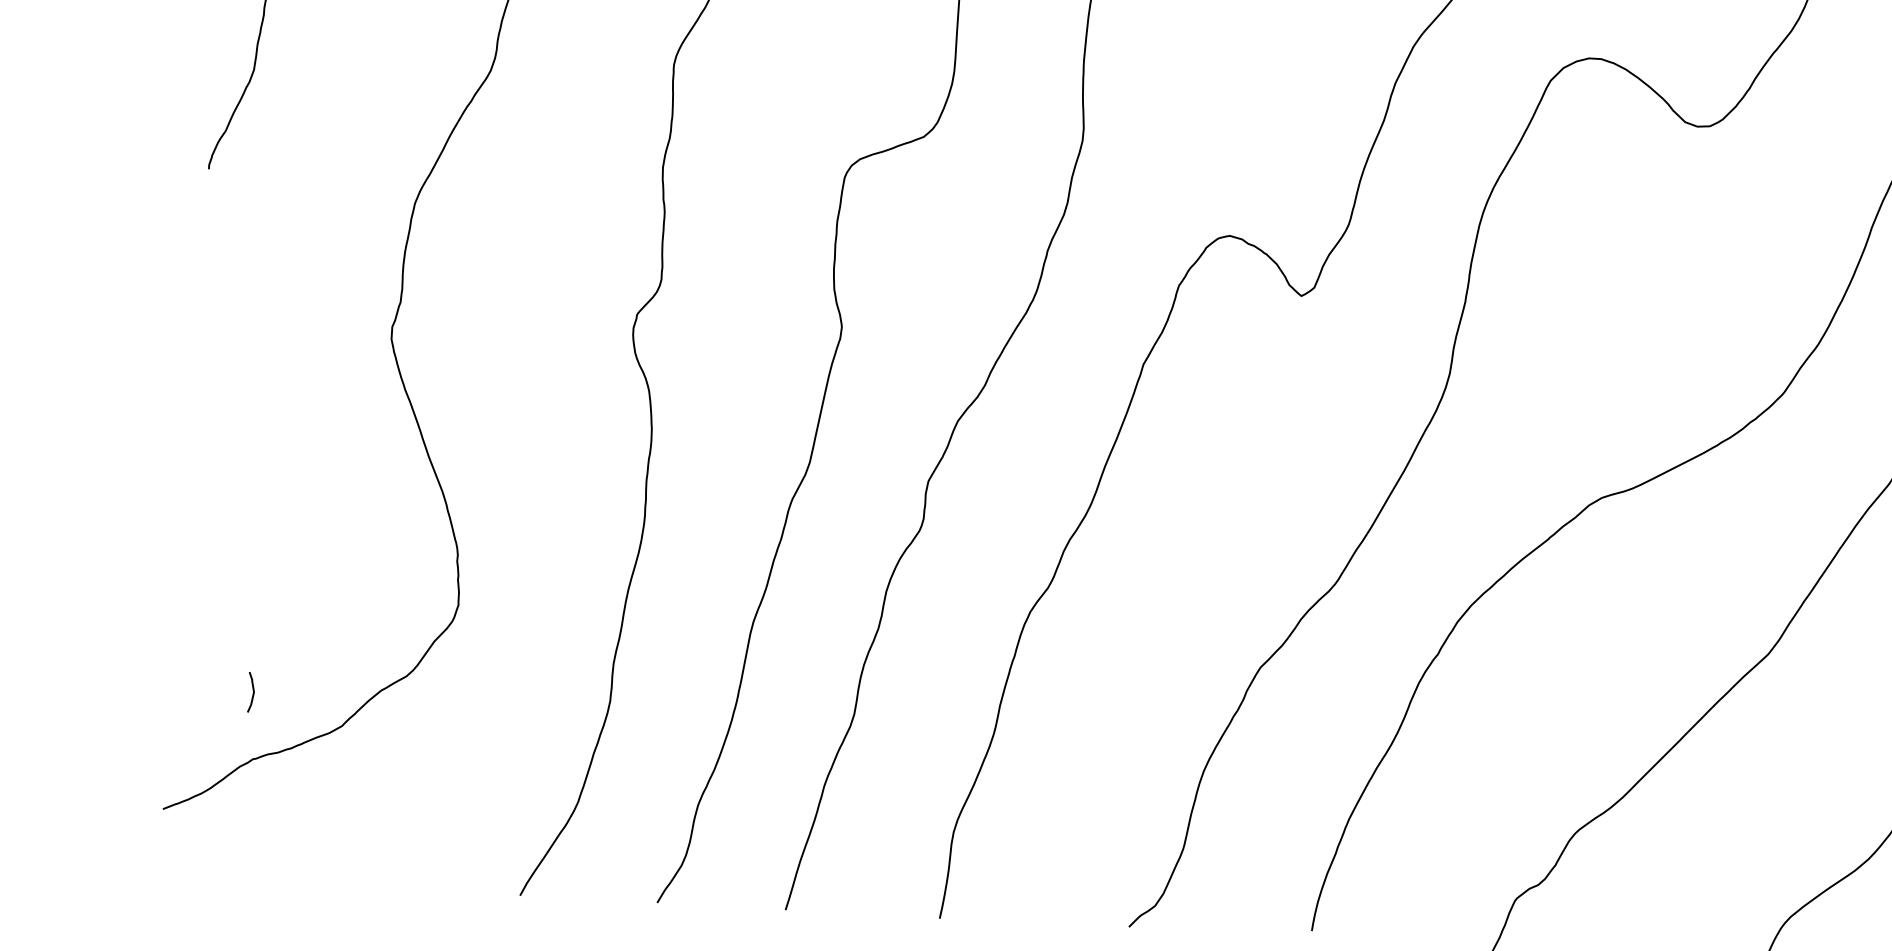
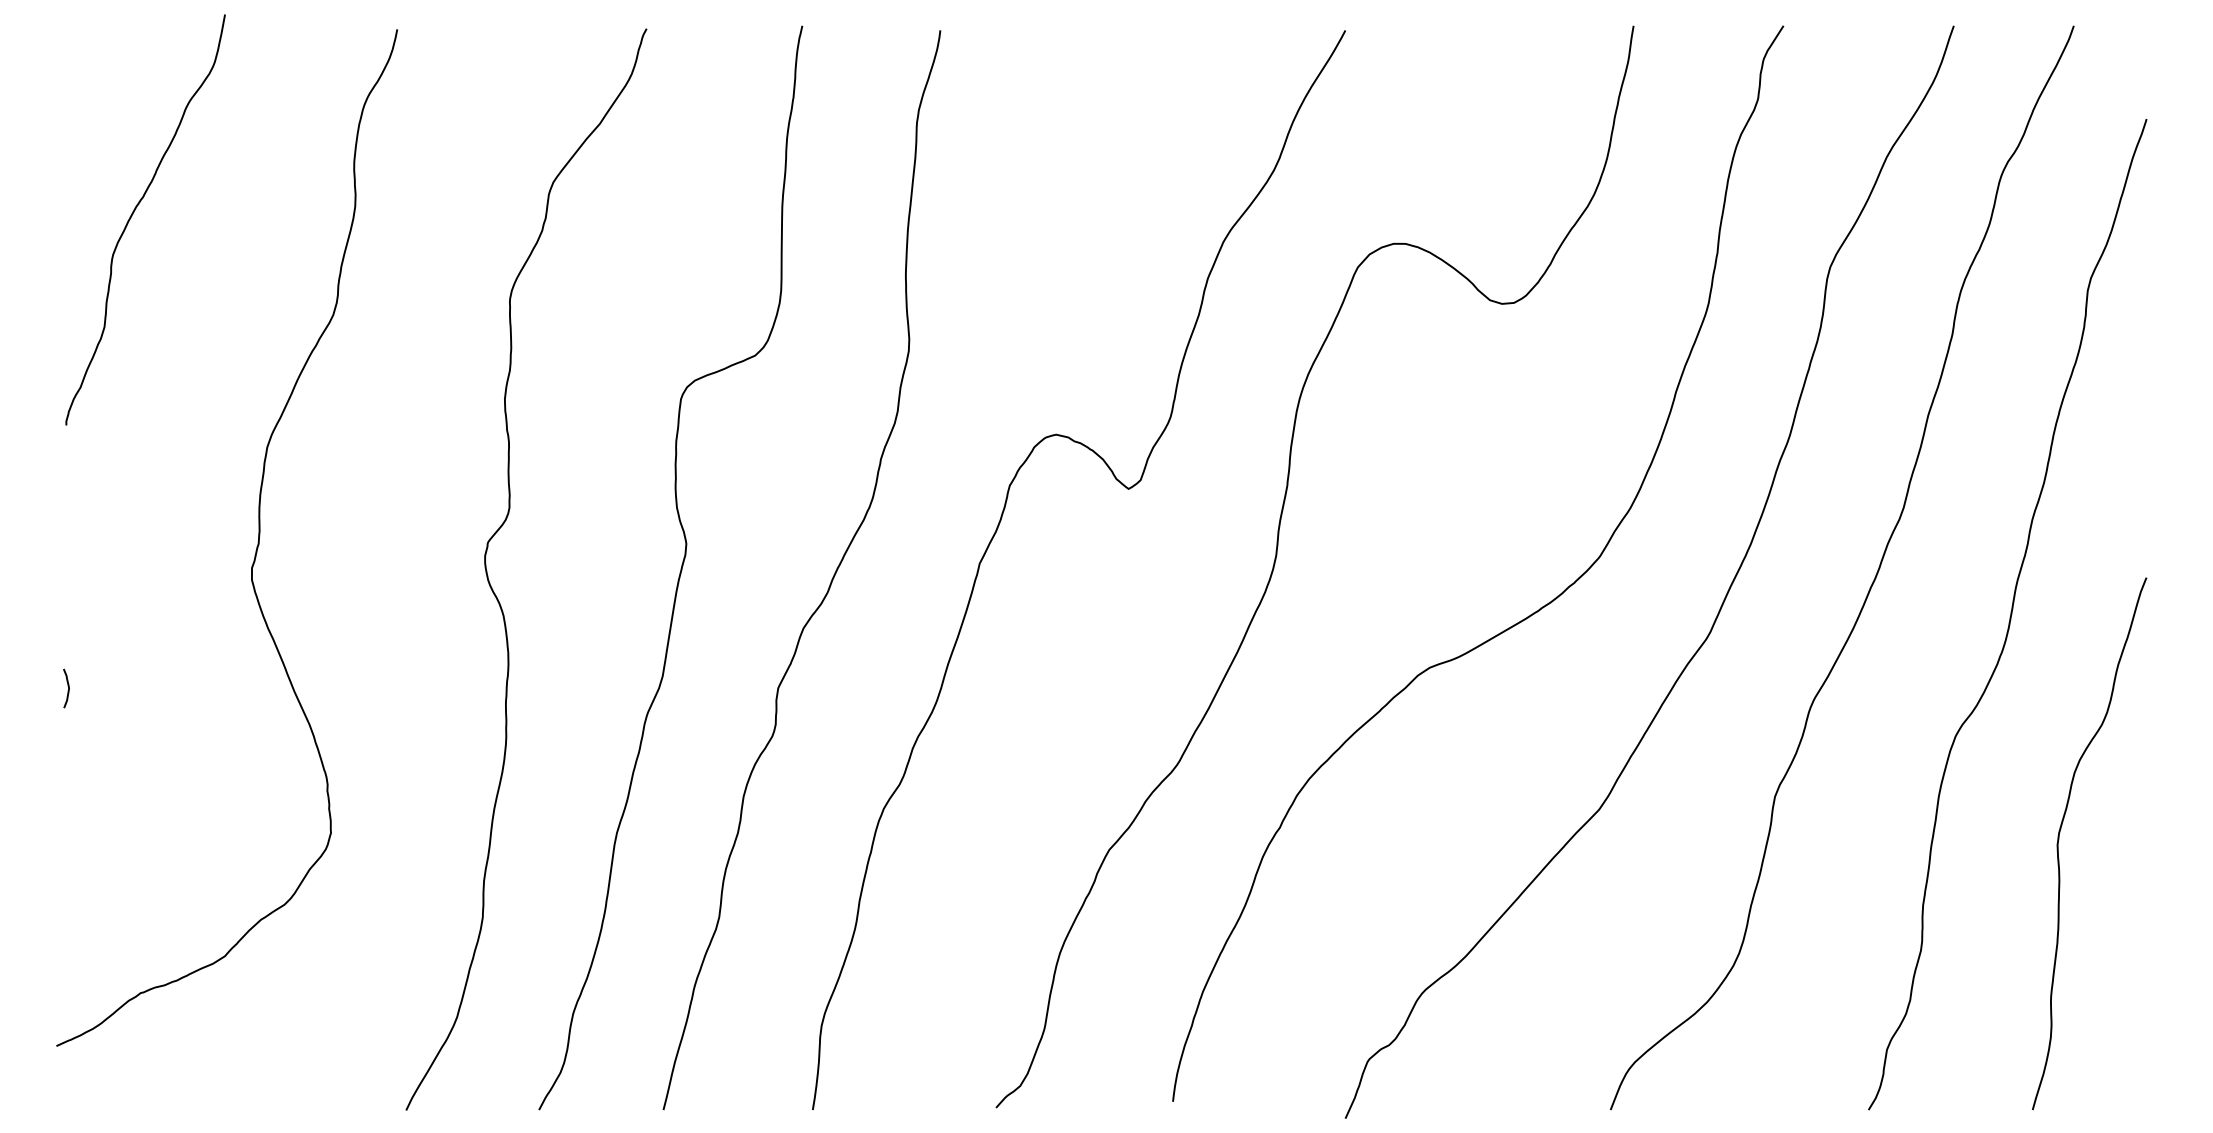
curve: (253, 692) -> (68, 688), moved

